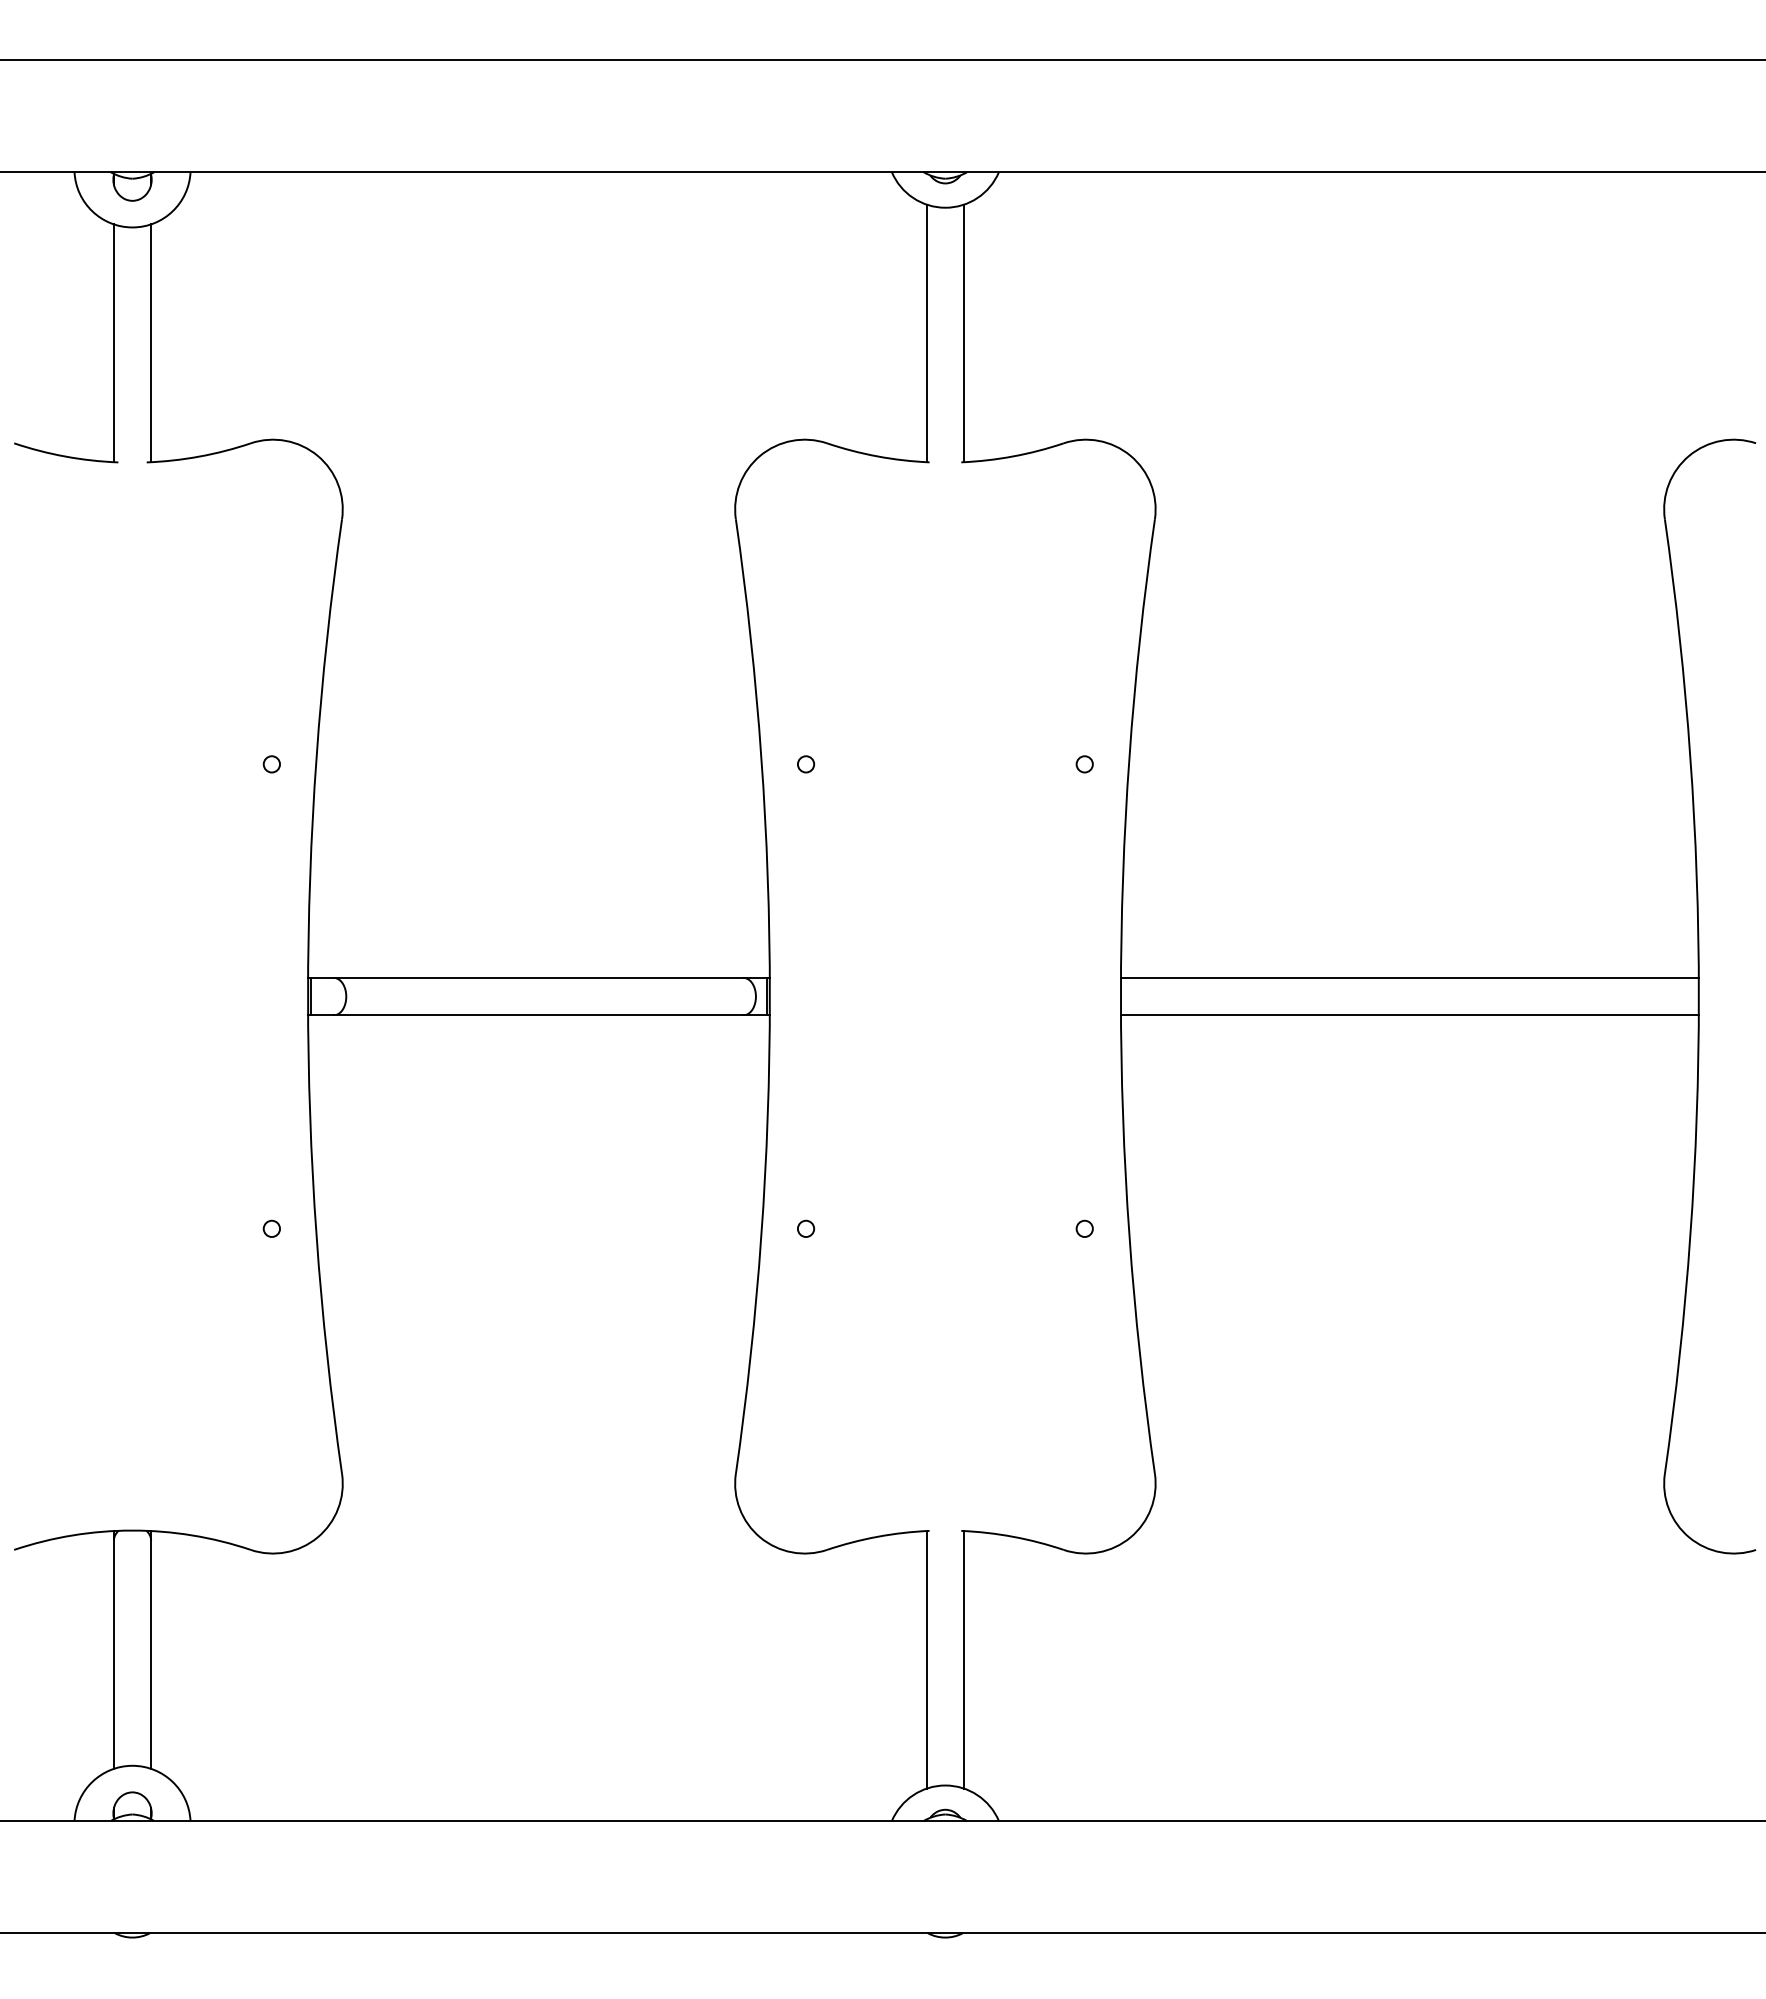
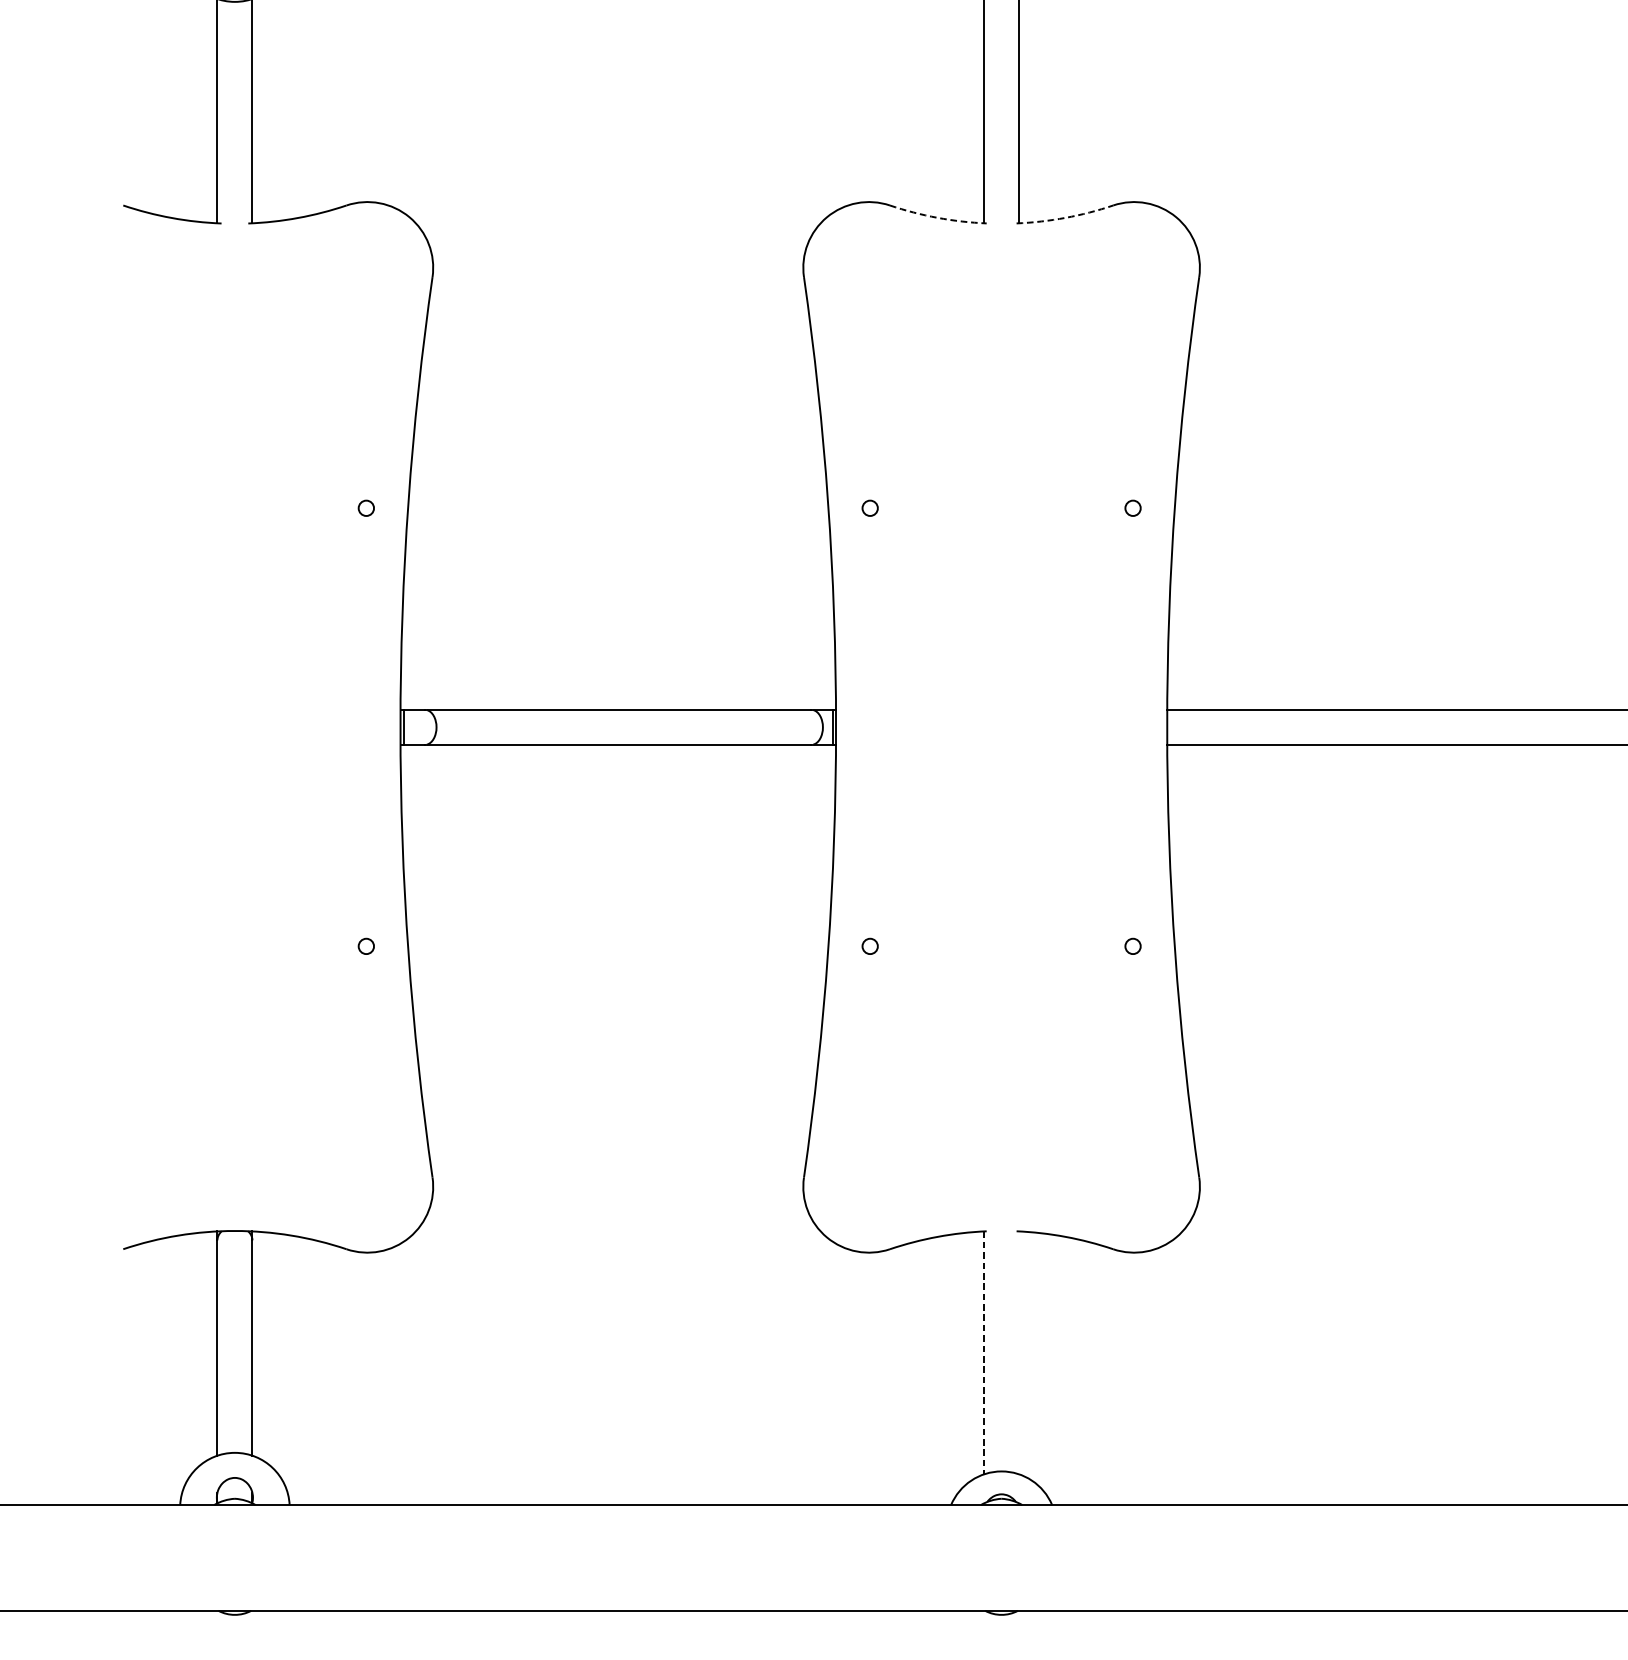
arc: (877, 456) -> (937, 217), solid -> dashed
arc: (1013, 456) -> (1065, 217), solid -> dashed
line: (926, 1659) -> (983, 1352), solid -> dashed
line: (964, 1659) -> (1019, 1352), removed

